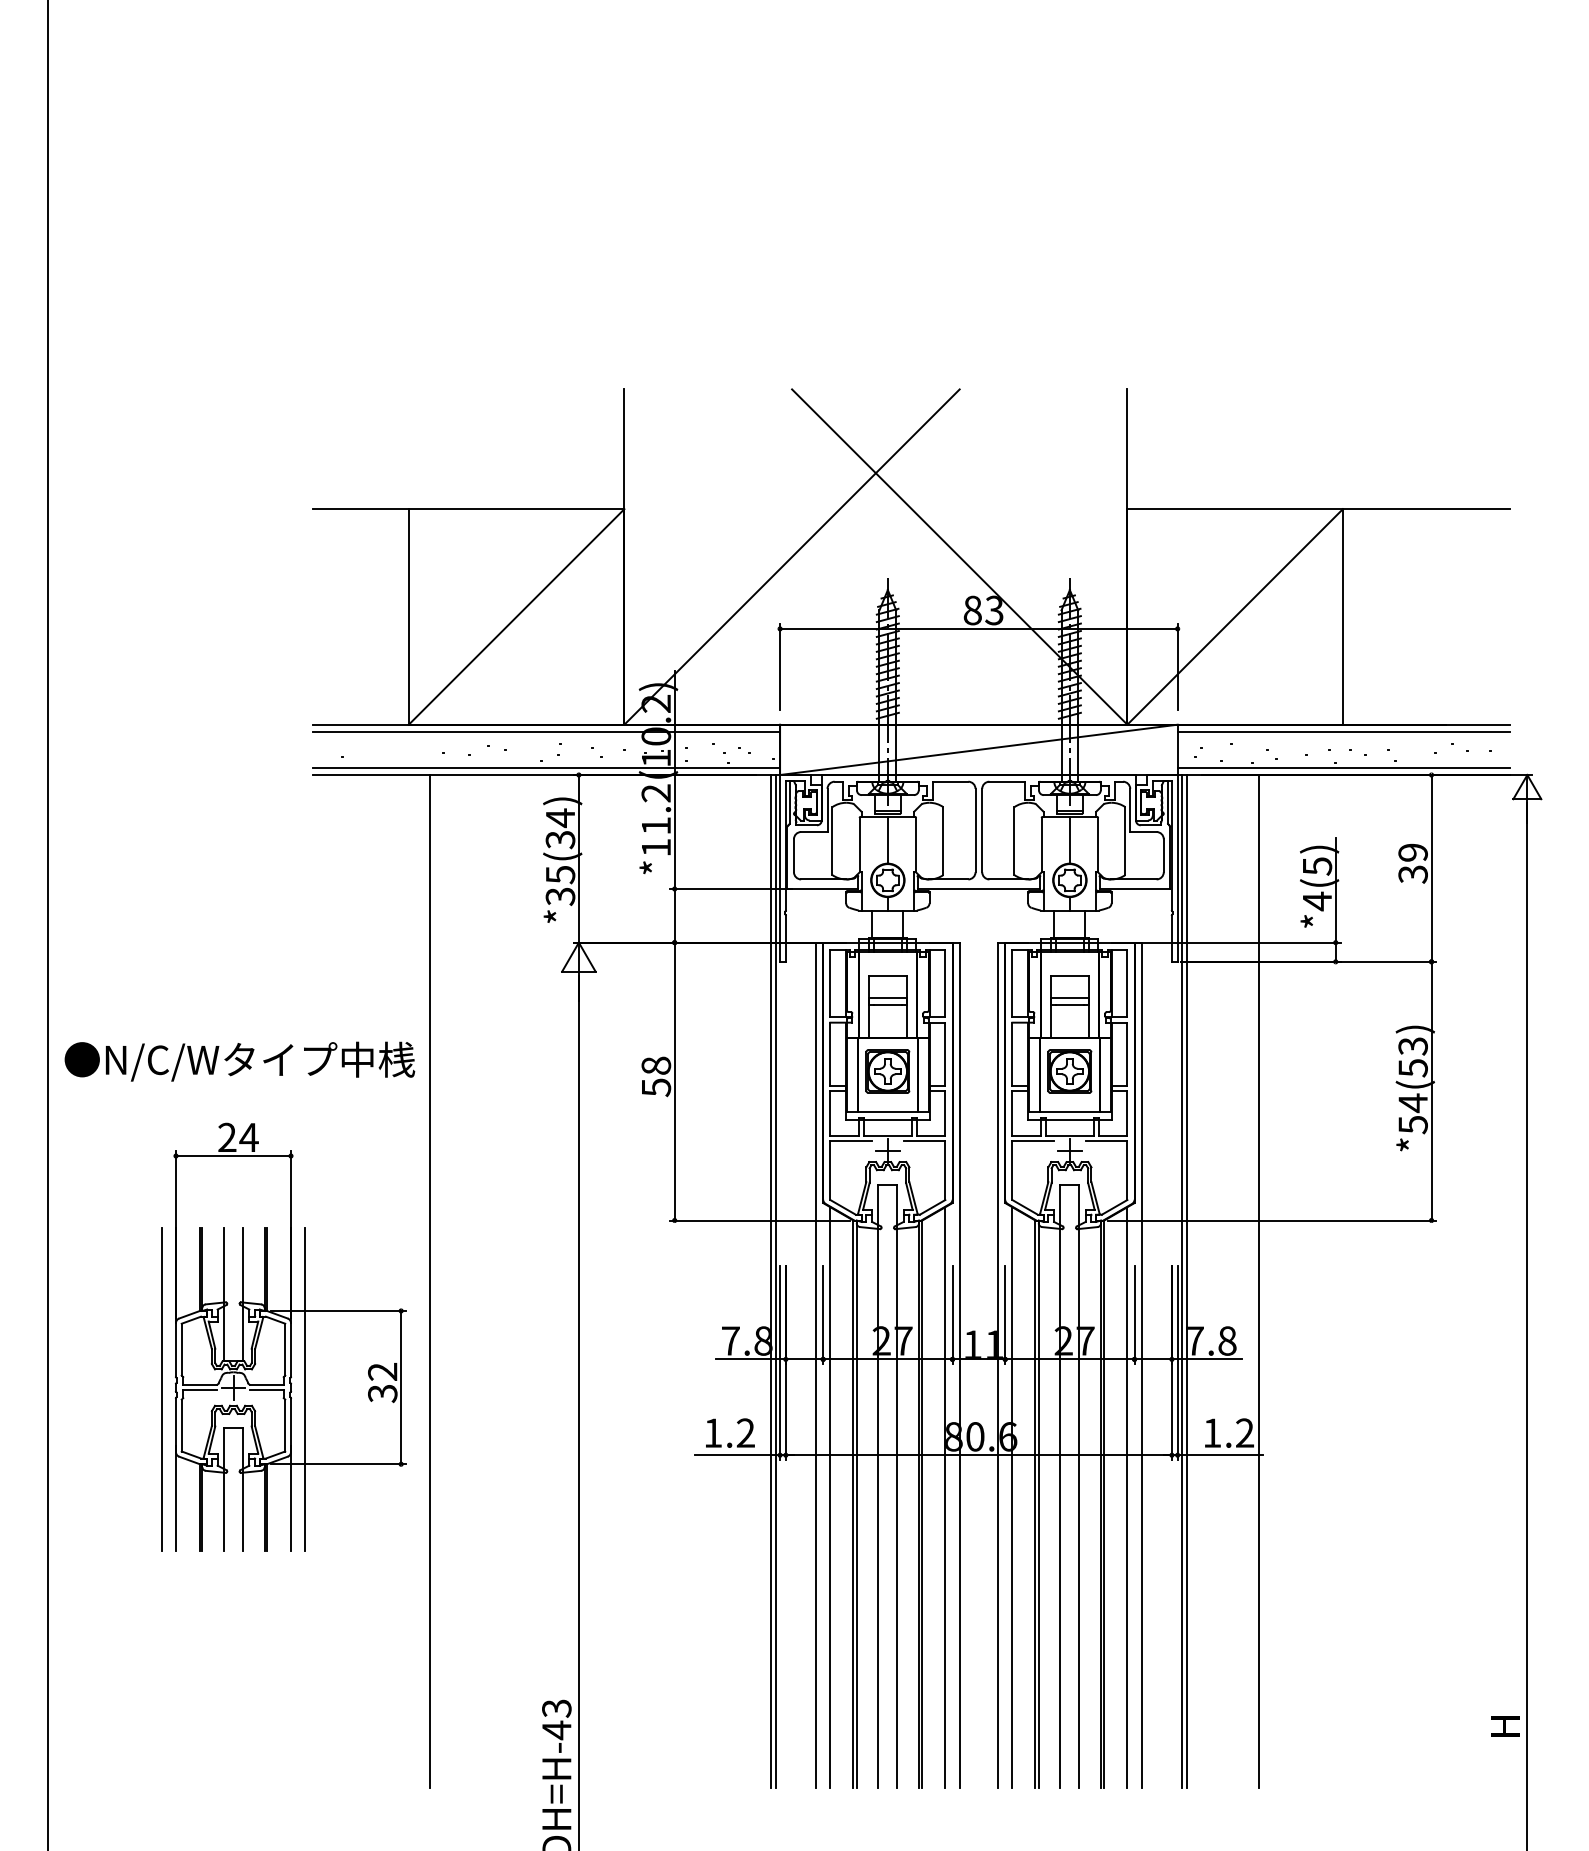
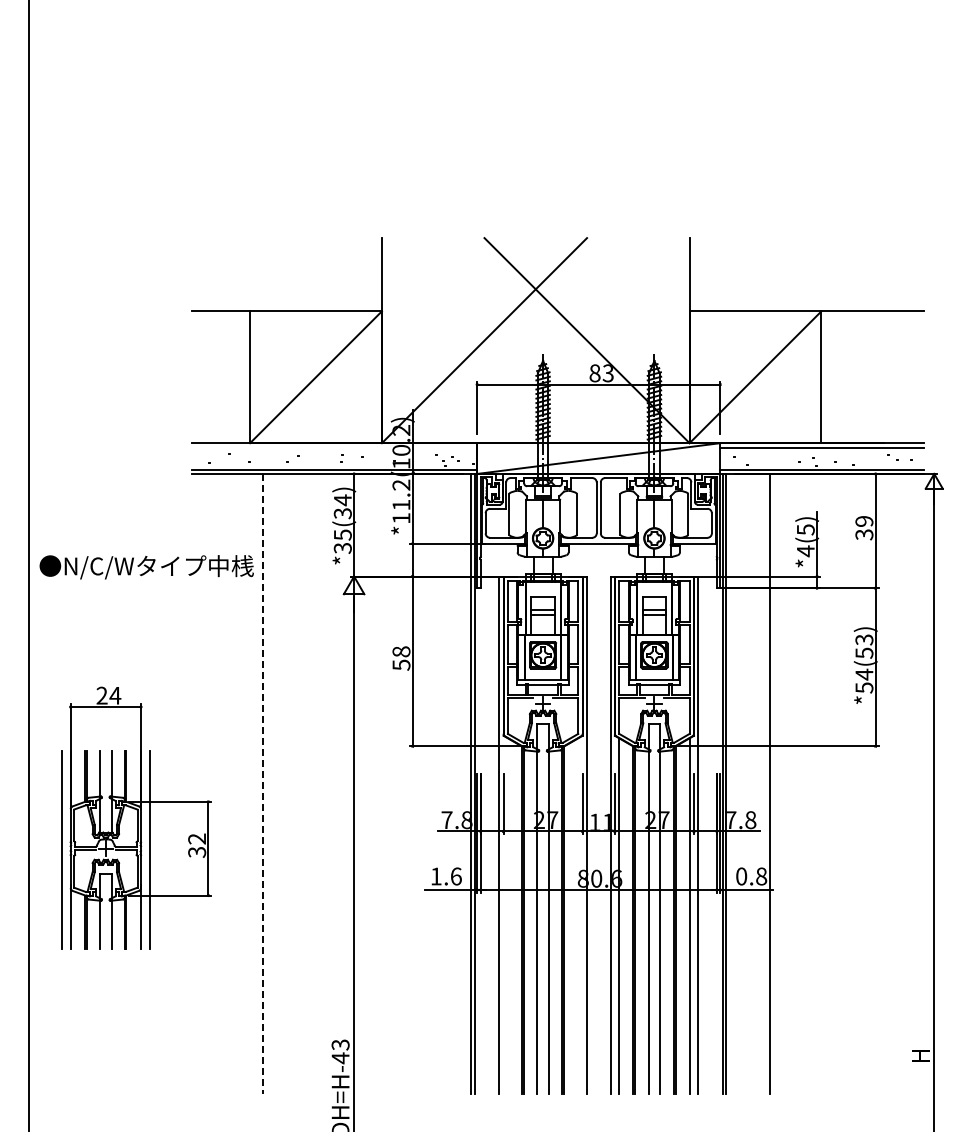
line: (546, 731) -> (334, 447), removed
text: (239, 1062) -> (146, 567), moved
line: (430, 1281) -> (263, 783), solid -> dashed
part: (283, 1336) -> (136, 817), moved
text: (744, 1433) -> (455, 876), 1.2 -> 1.6
text: (1228, 1433) -> (751, 876), 1.2 -> 0.8
line: (829, 1496) -> (507, 915), removed
line: (945, 1496) -> (578, 915), removed

